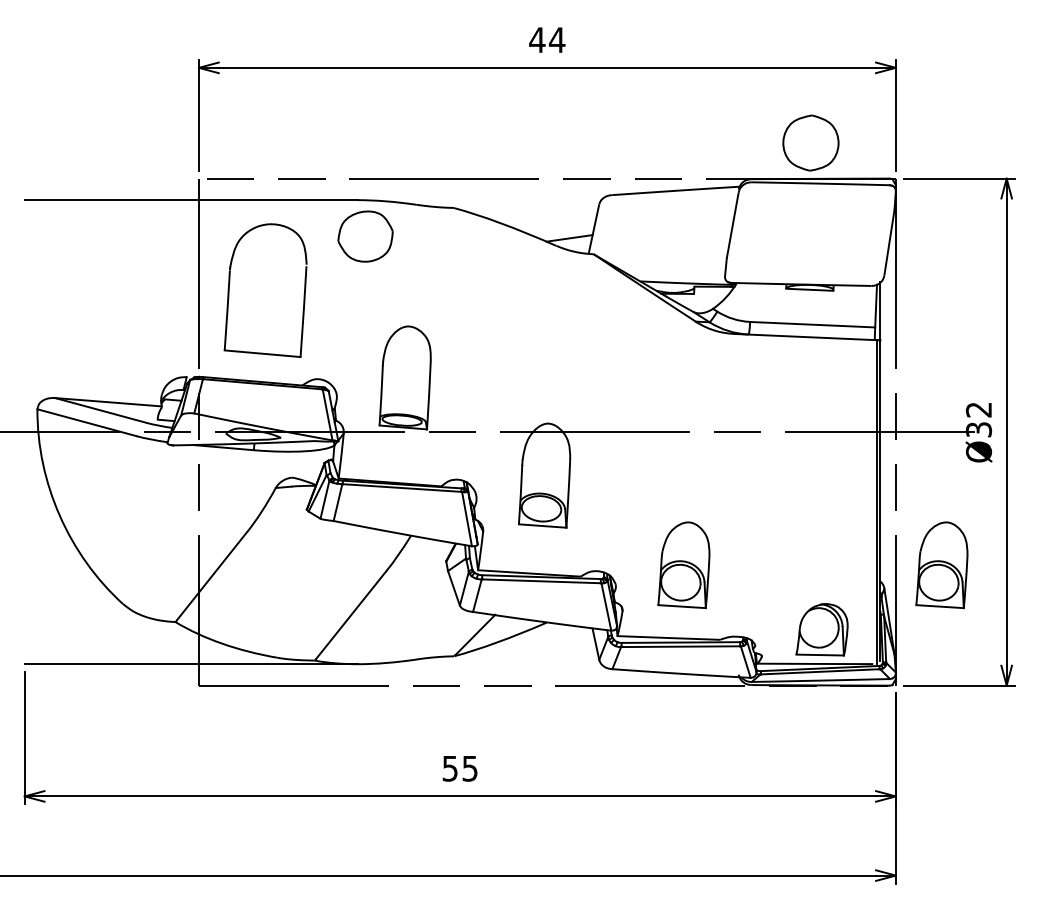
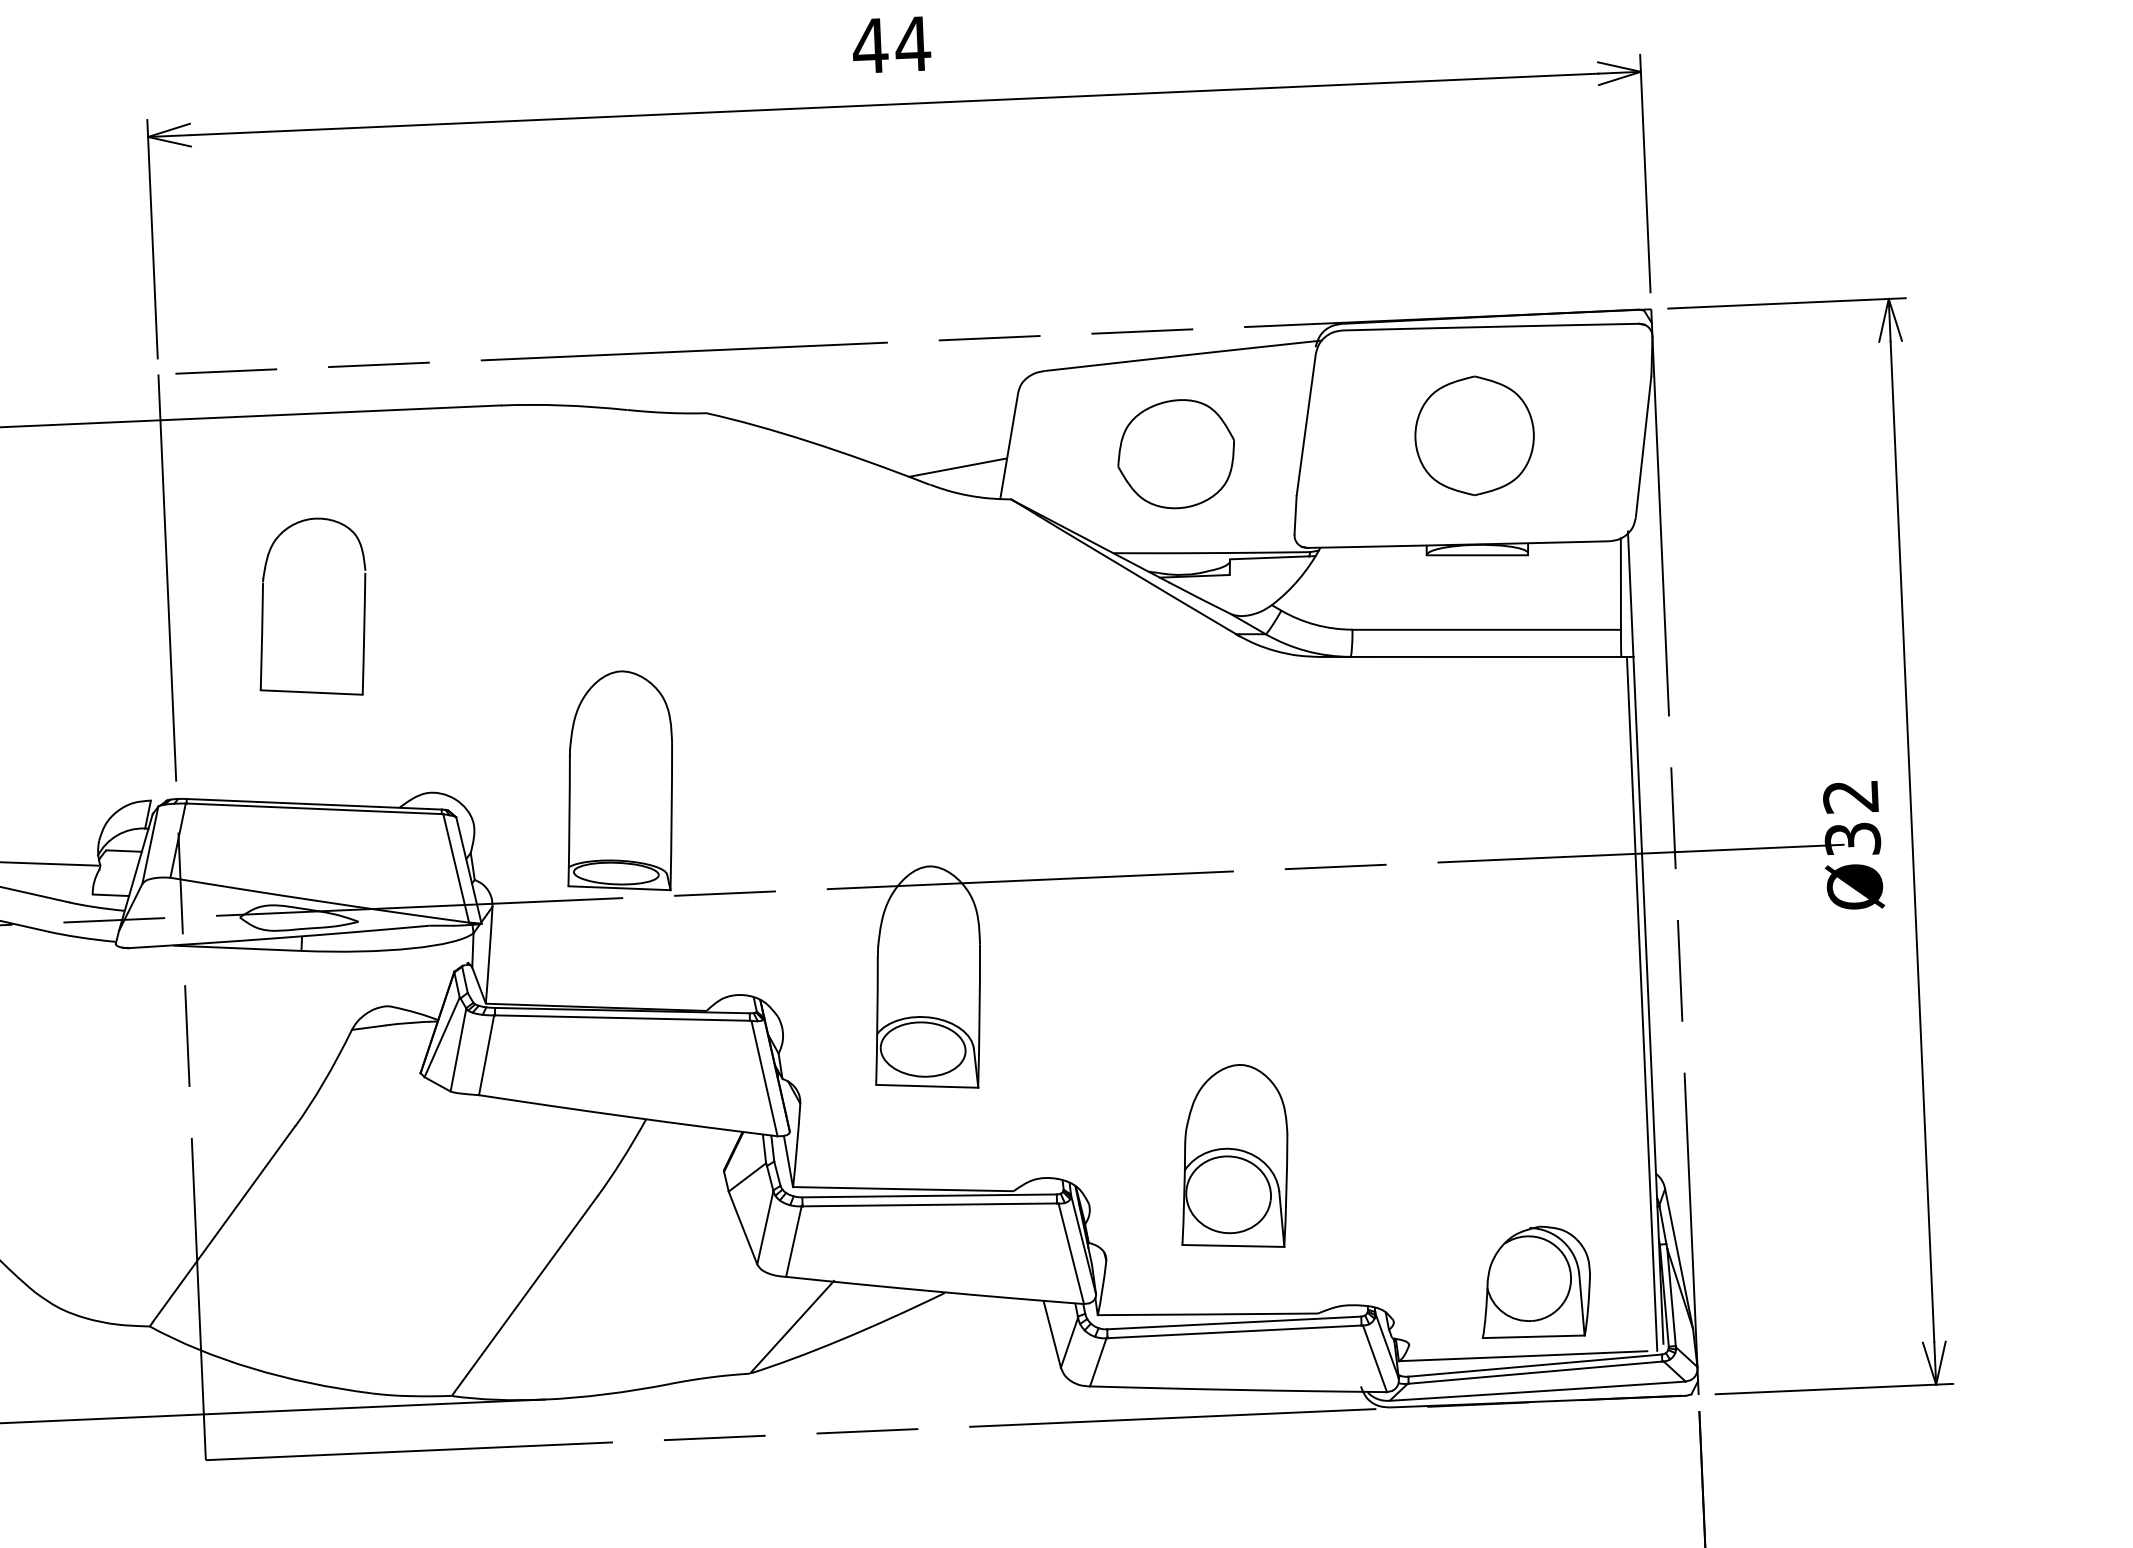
part: (810, 142) -> (1473, 434), moved
part: (365, 236) -> (1176, 454), moved
part: (265, 290) -> (311, 607), size x0.62
part: (941, 565) -> (1785, 1133), removed

